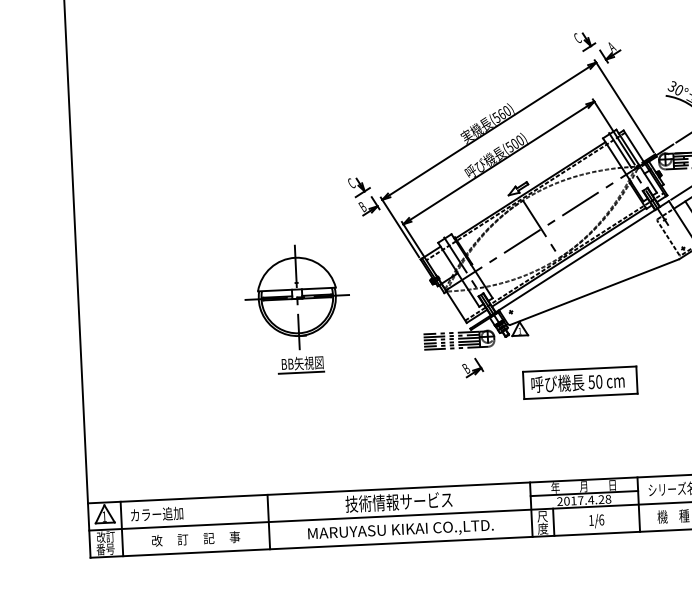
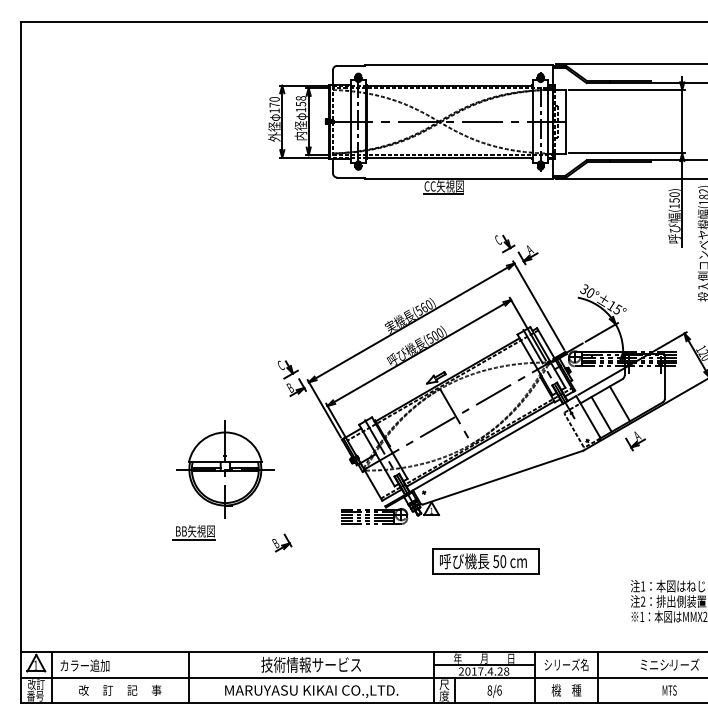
part: (300, 364) -> (193, 532), moved
part: (473, 367) -> (282, 542), moved
text: (590, 520) -> (489, 690), 1/6 -> 8/6

